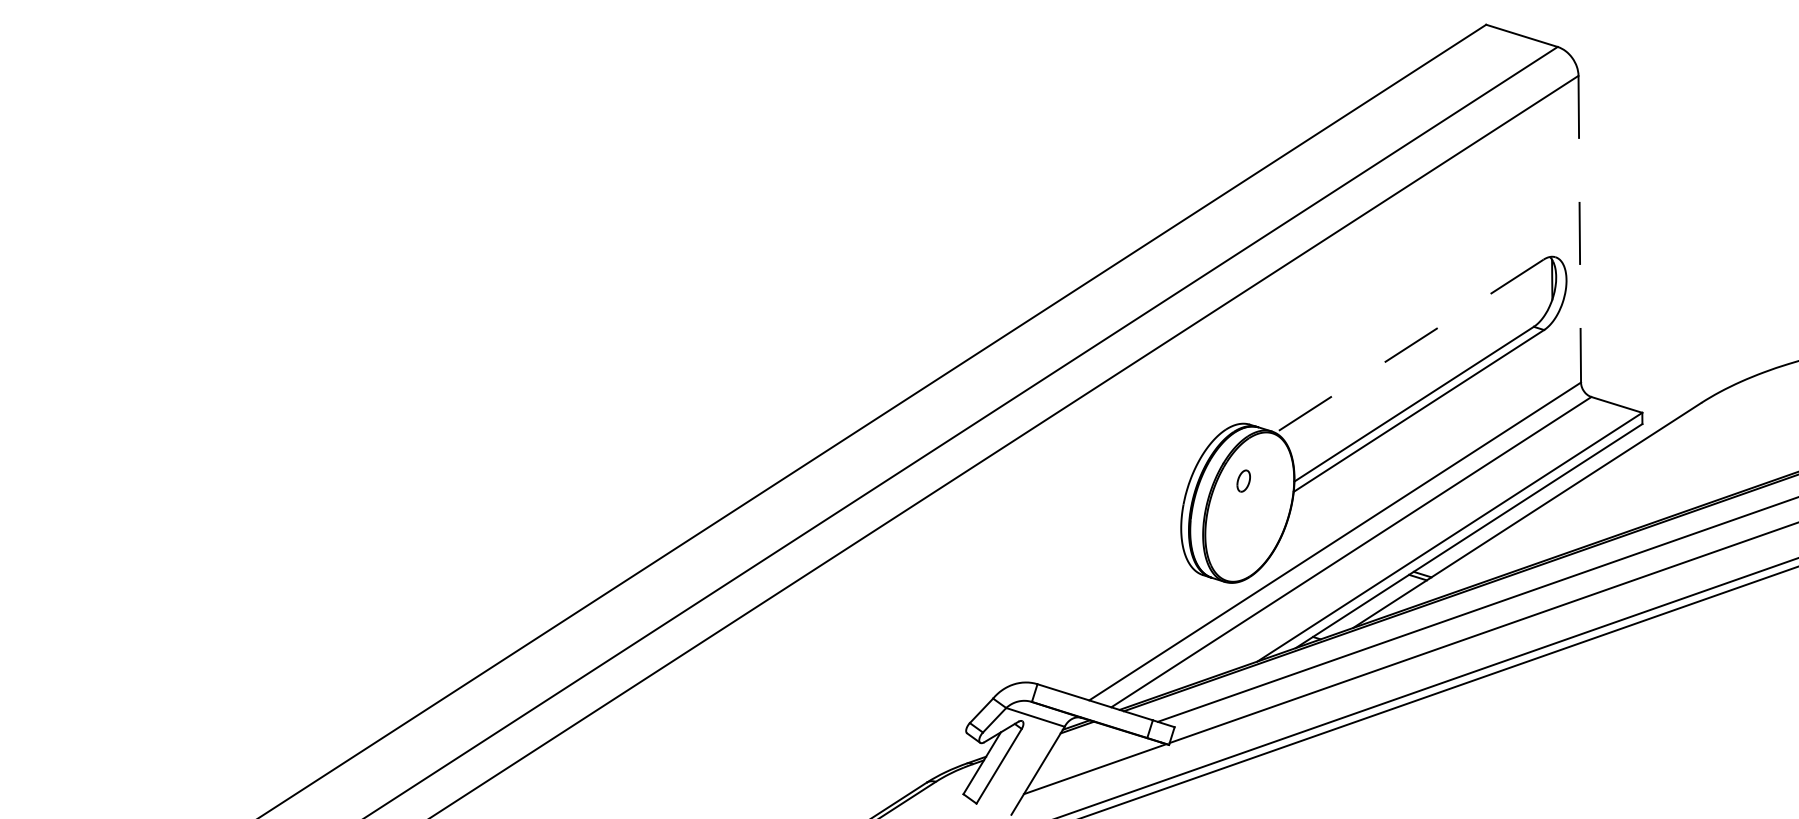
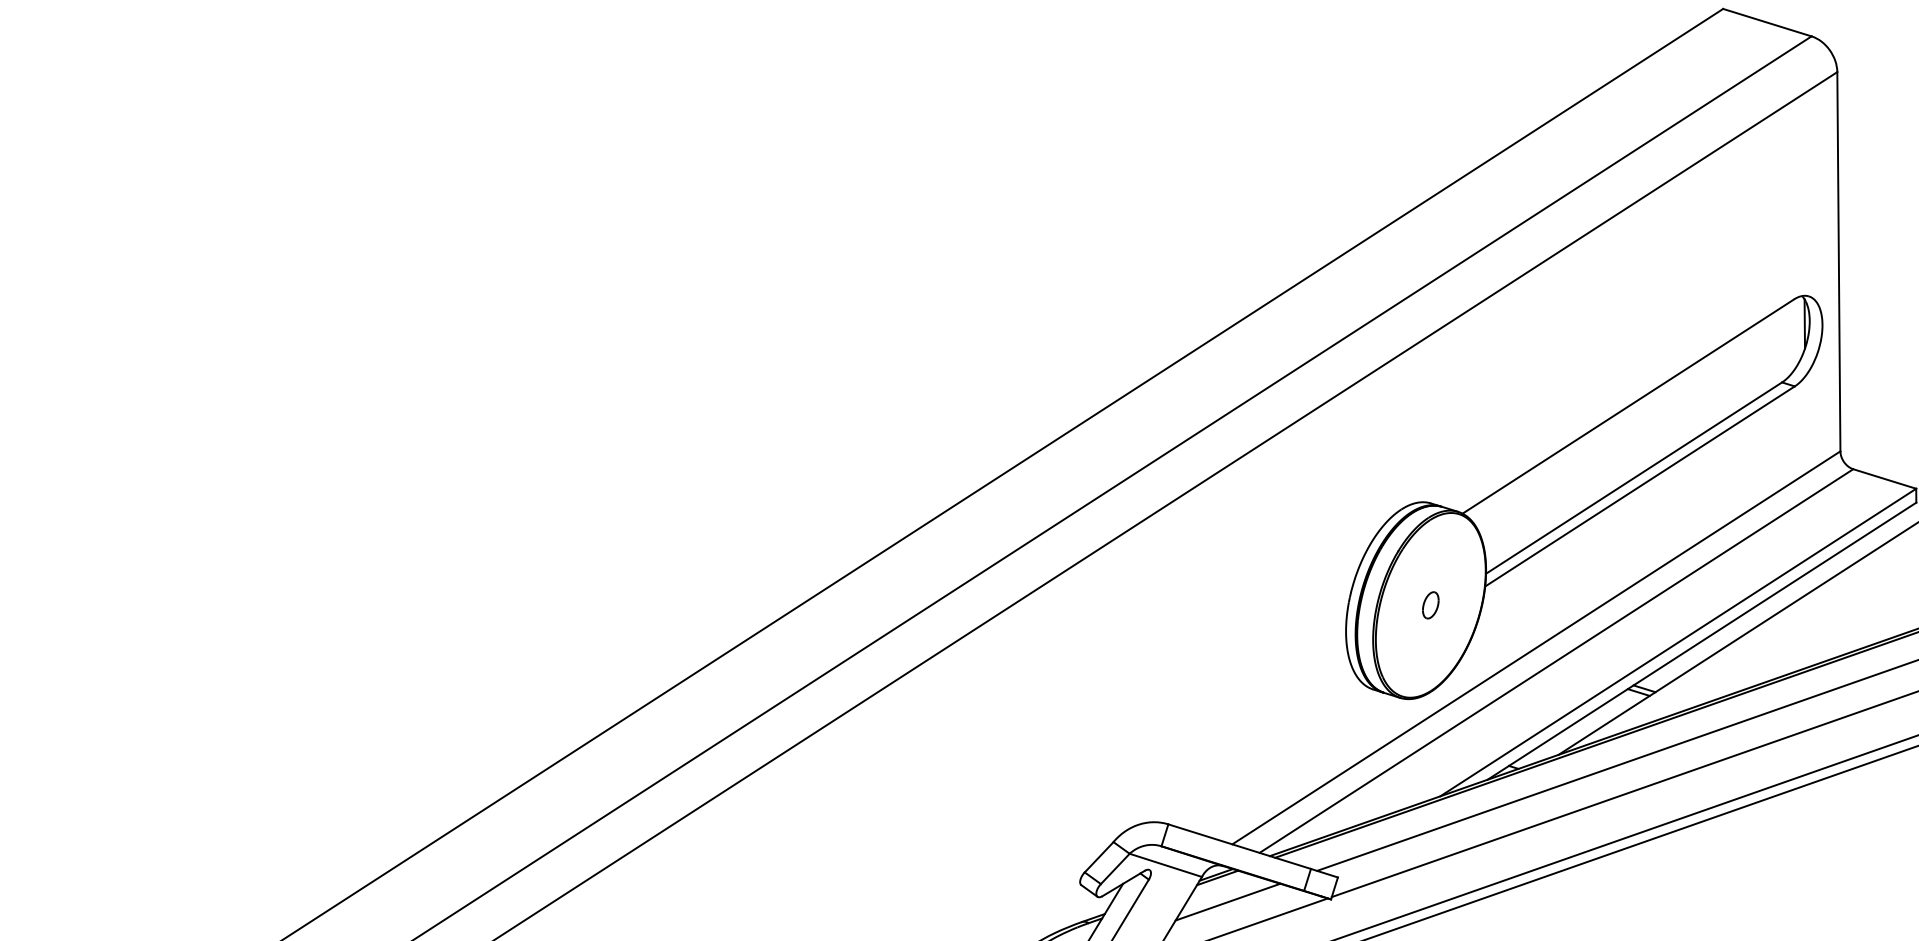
line: (1579, 229) -> (1838, 262), dashed -> solid
line: (1409, 346) -> (1628, 406), dashed -> solid
part: (1243, 480) -> (1430, 604), moved
line: (1085, 747) -> (1227, 902), added

